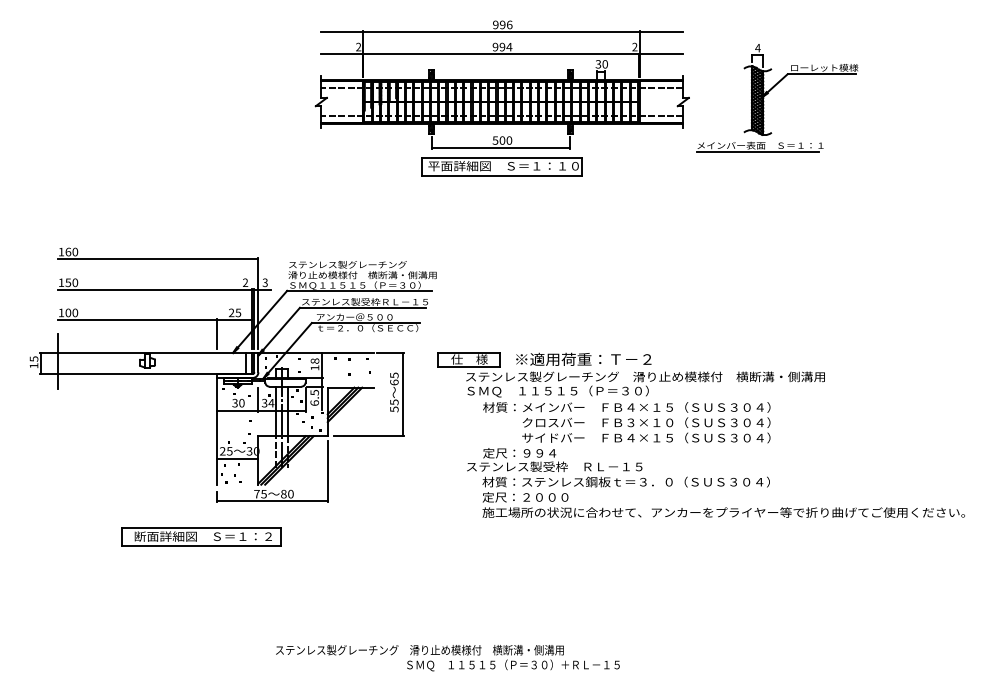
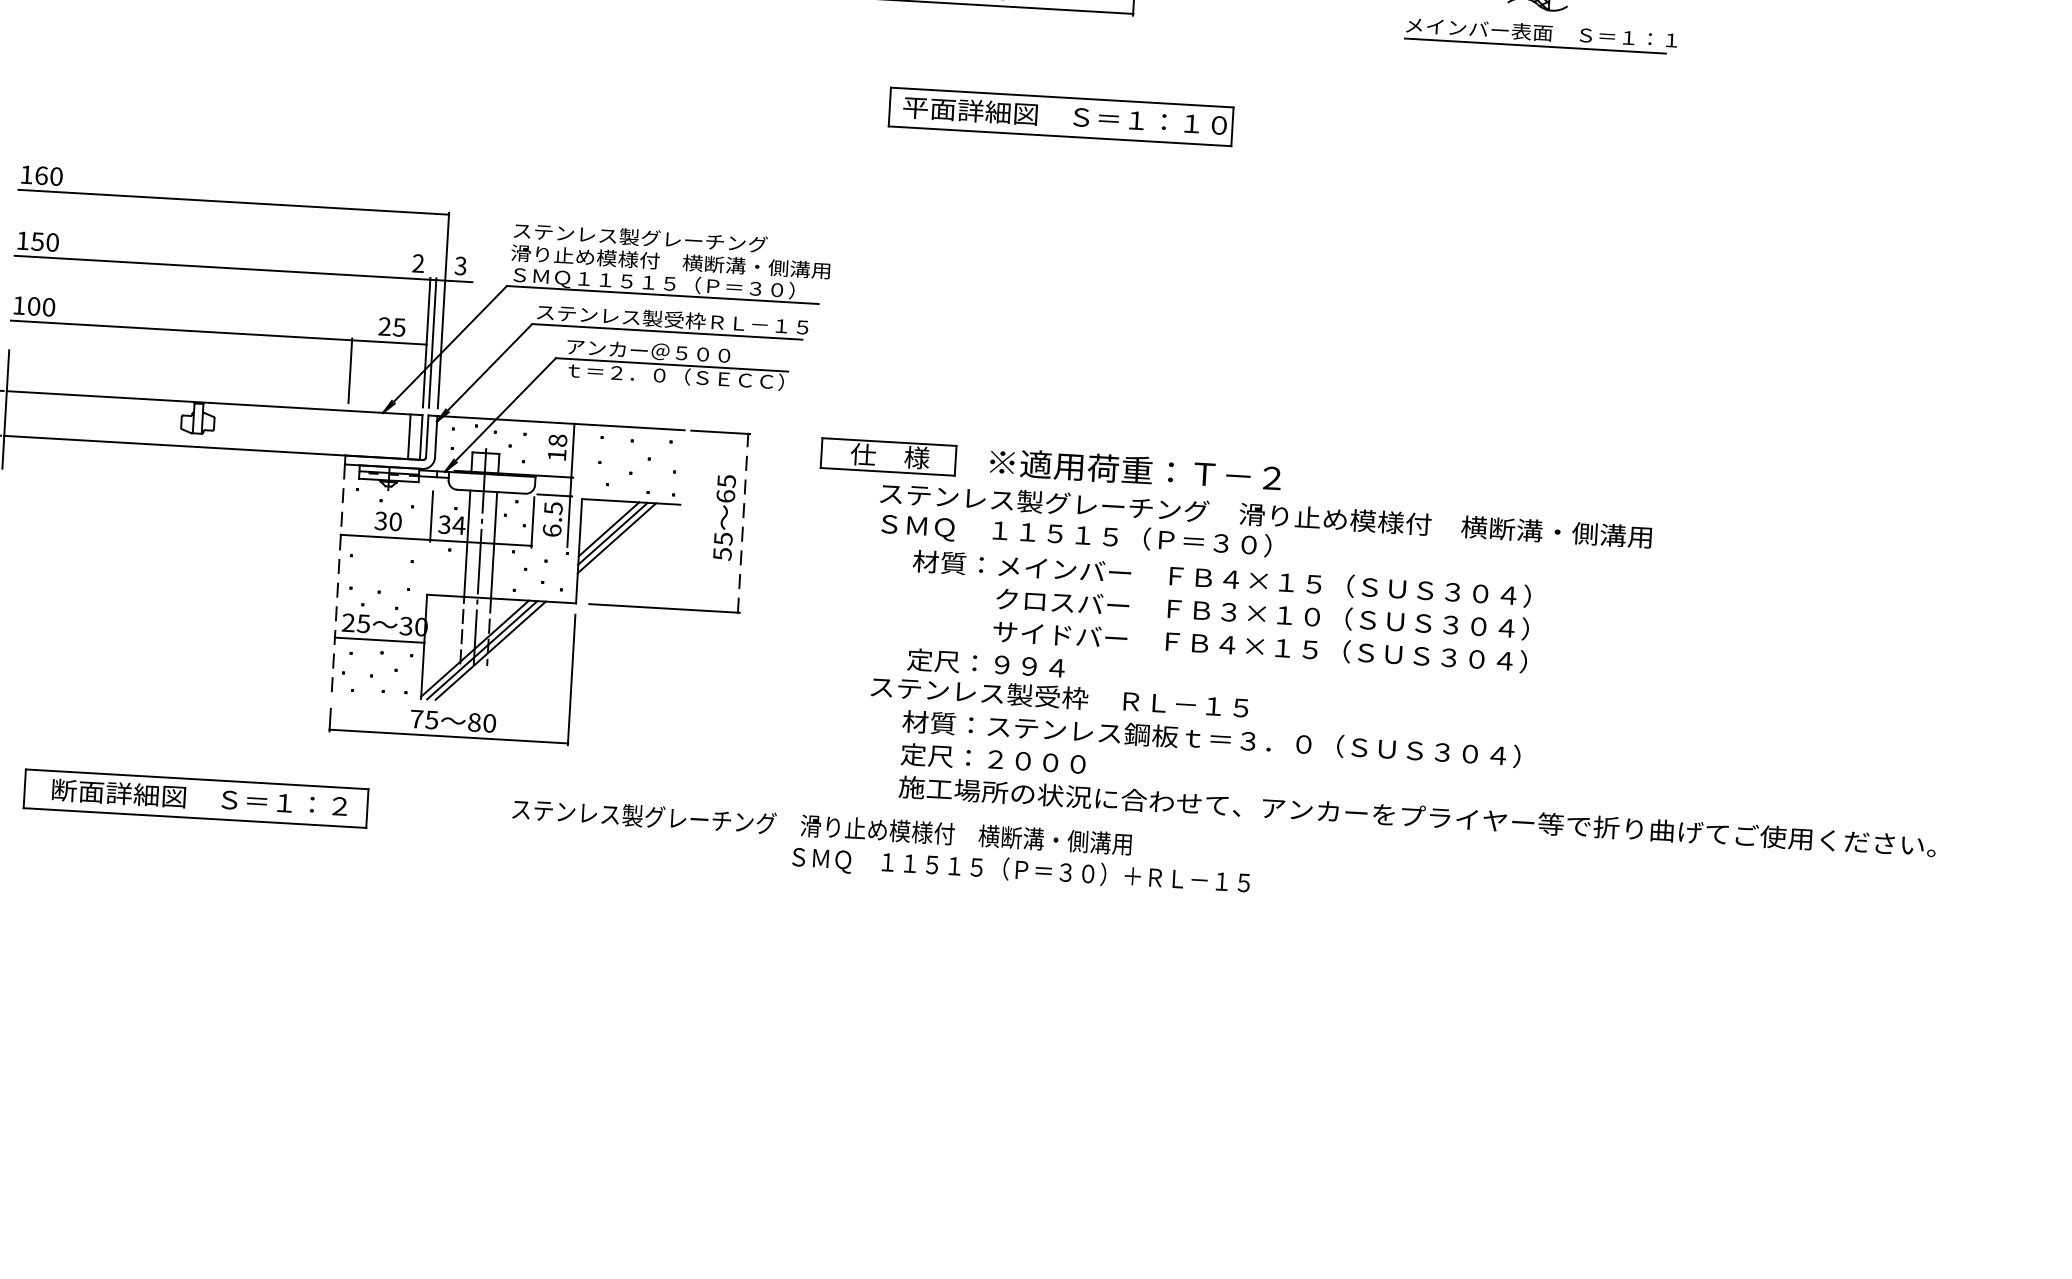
part: (501, 166) -> (1060, 116), moved
line: (403, 394) -> (743, 523), solid -> dashed
line: (216, 431) -> (337, 579), solid -> dashed
part: (201, 536) -> (195, 797), moved
text: (447, 658) -> (880, 847), moved

